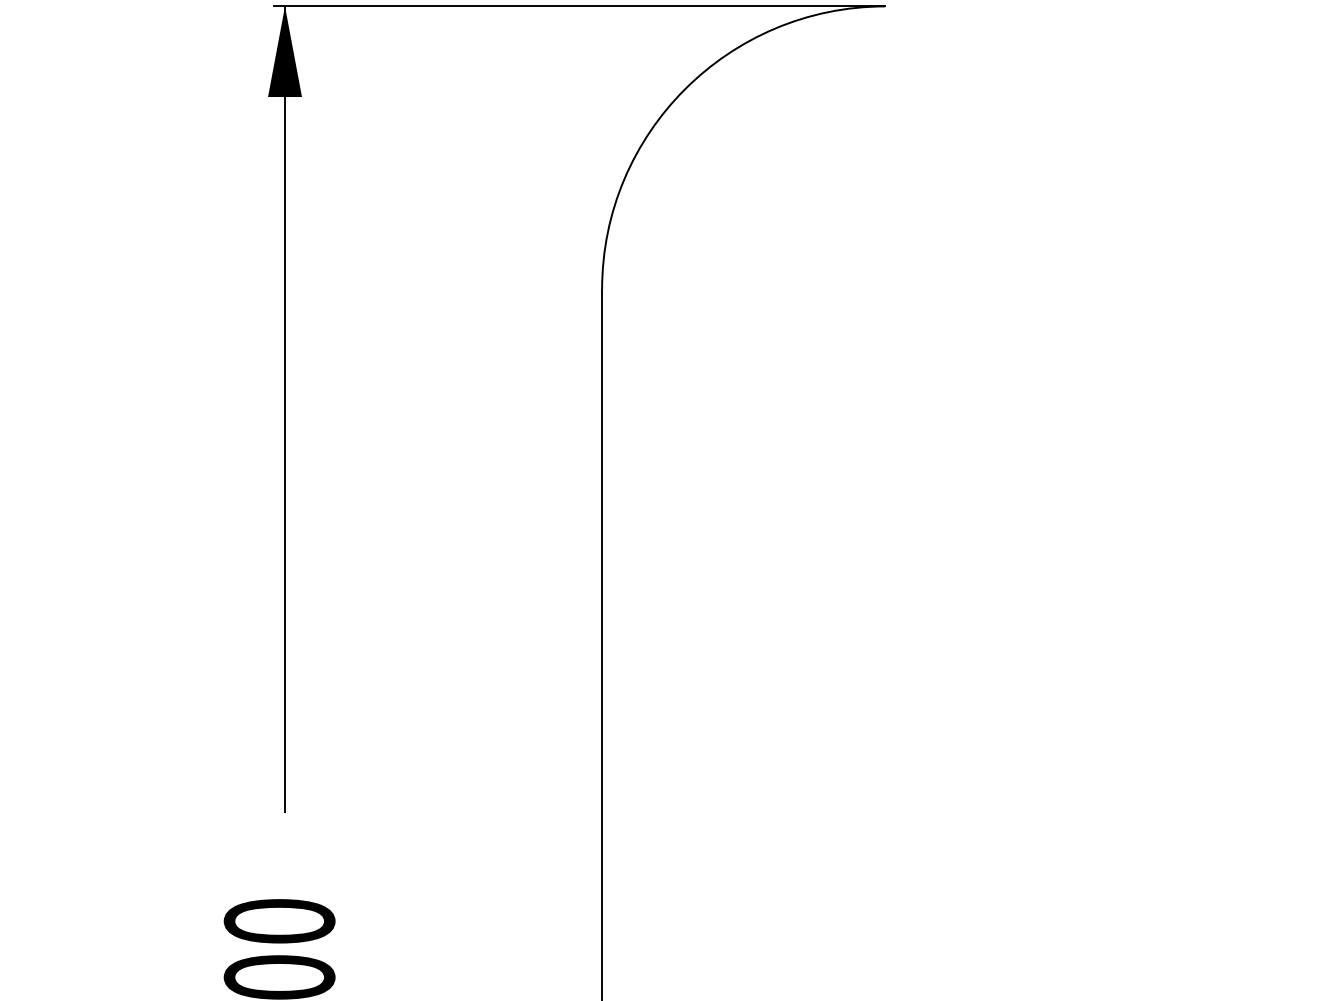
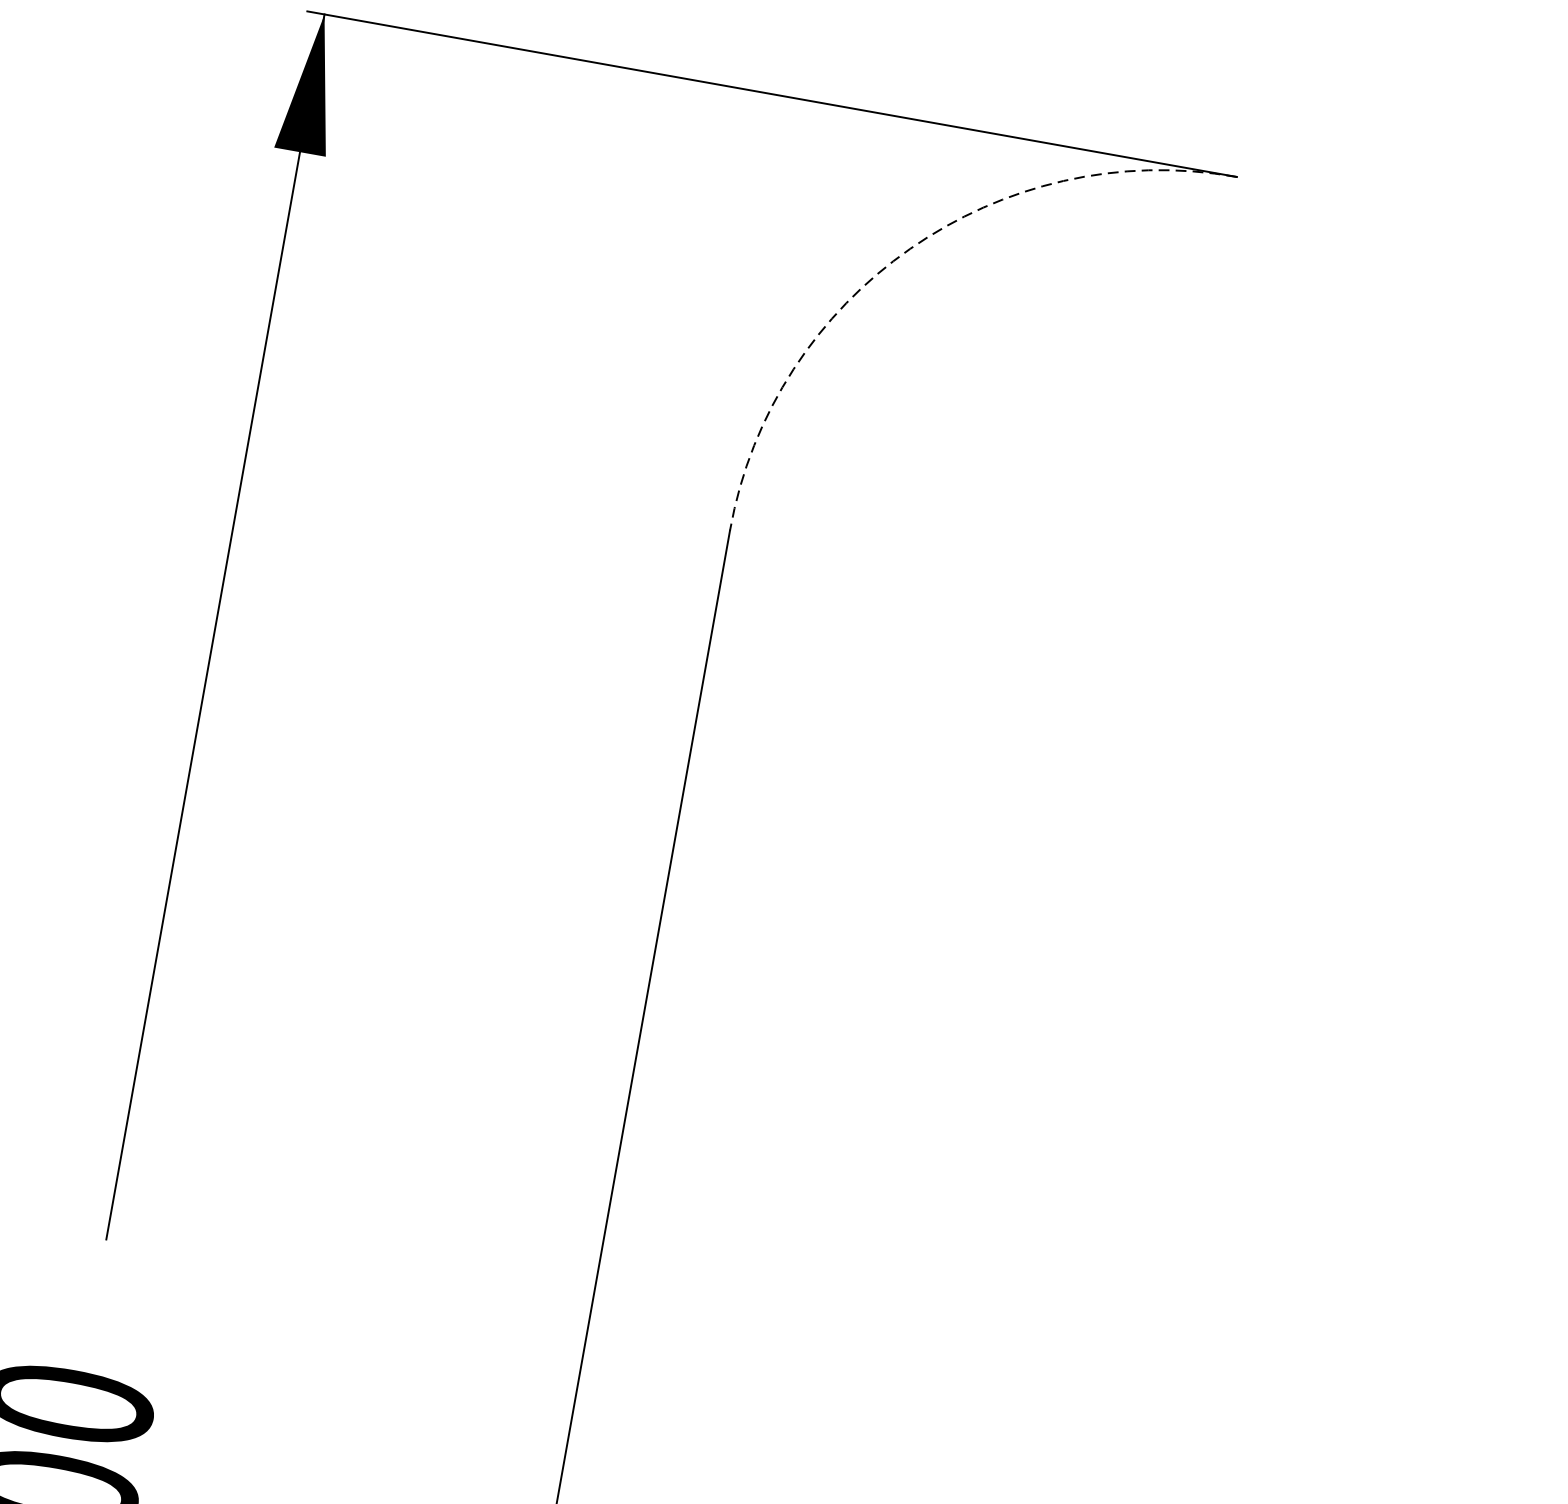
arc: (685, 89) -> (910, 249), solid -> dashed

